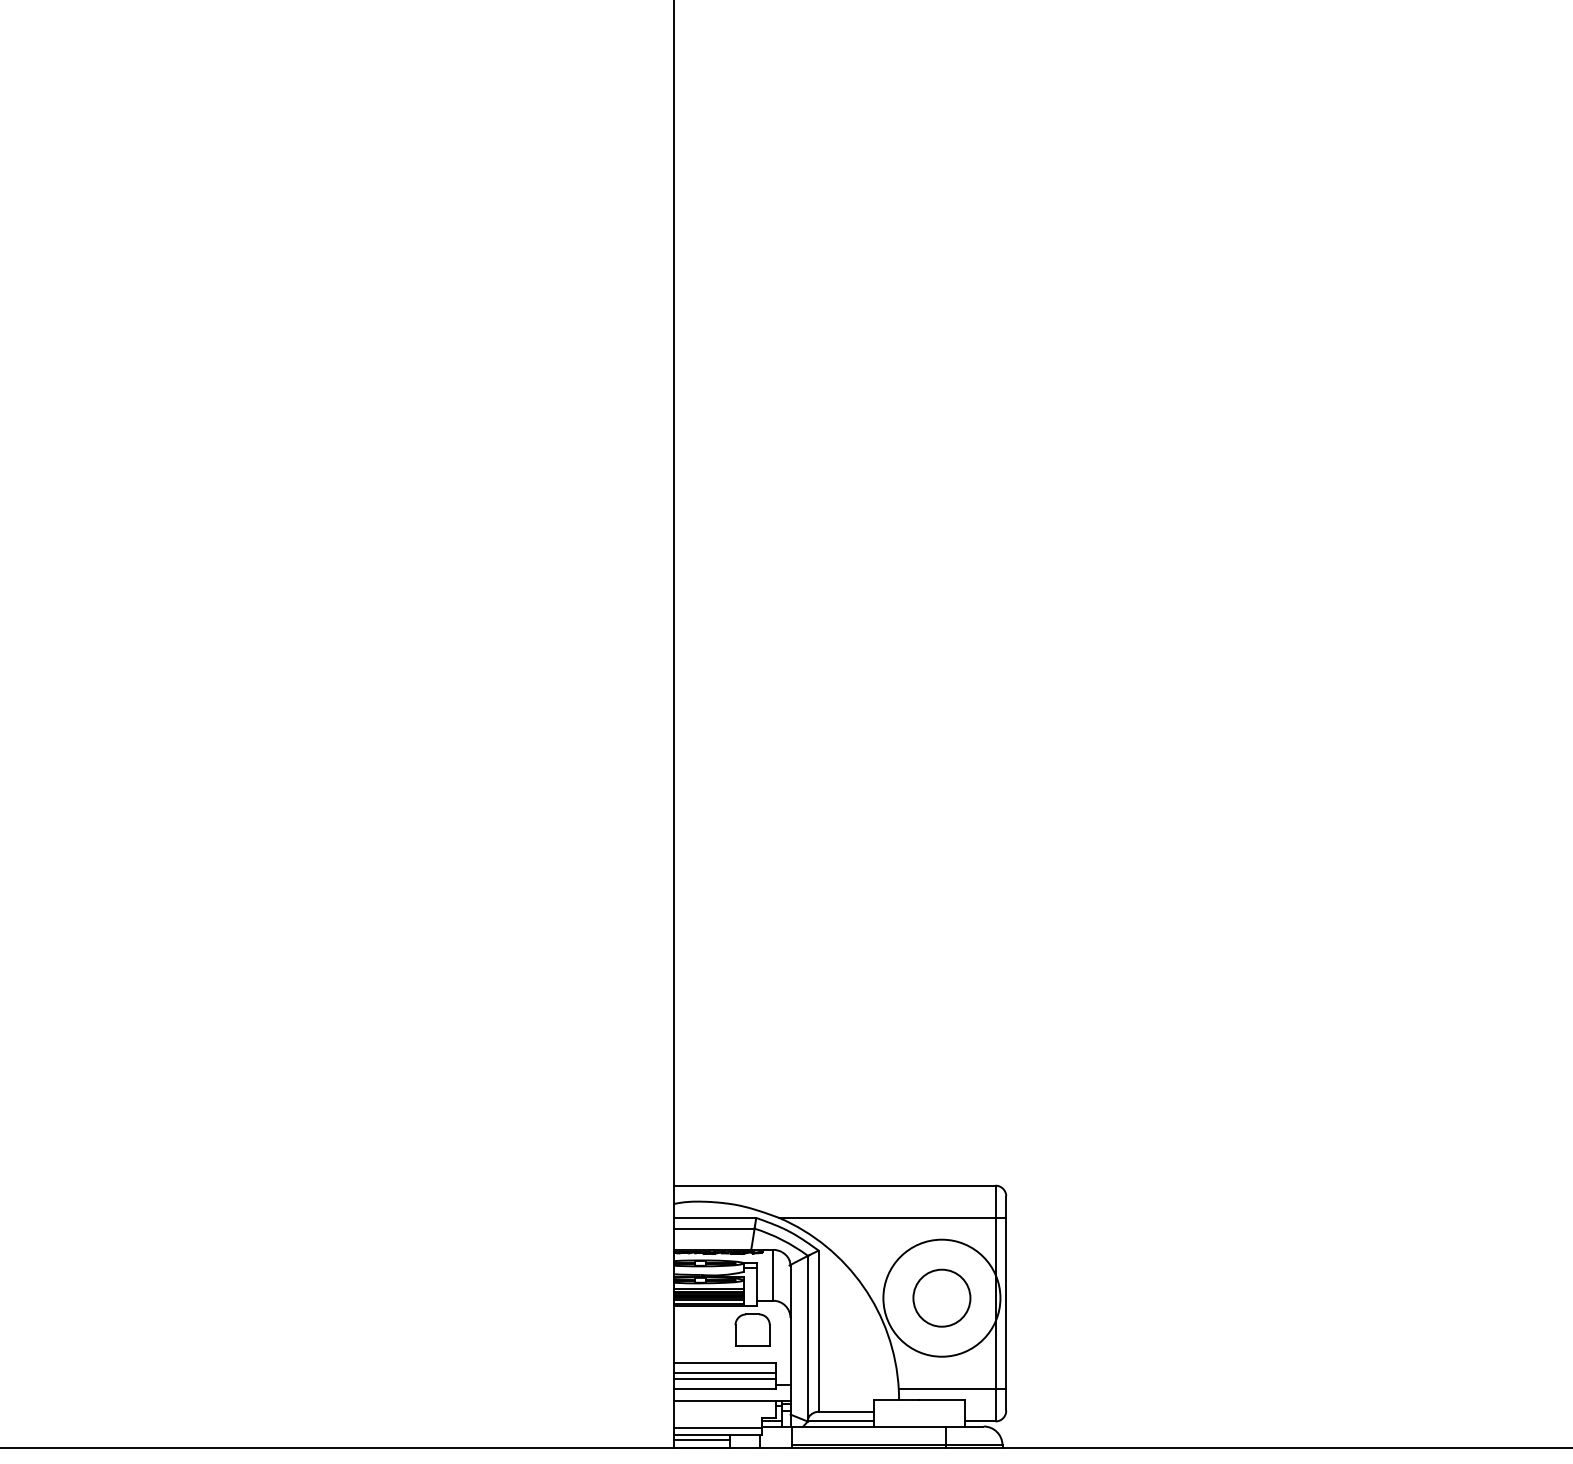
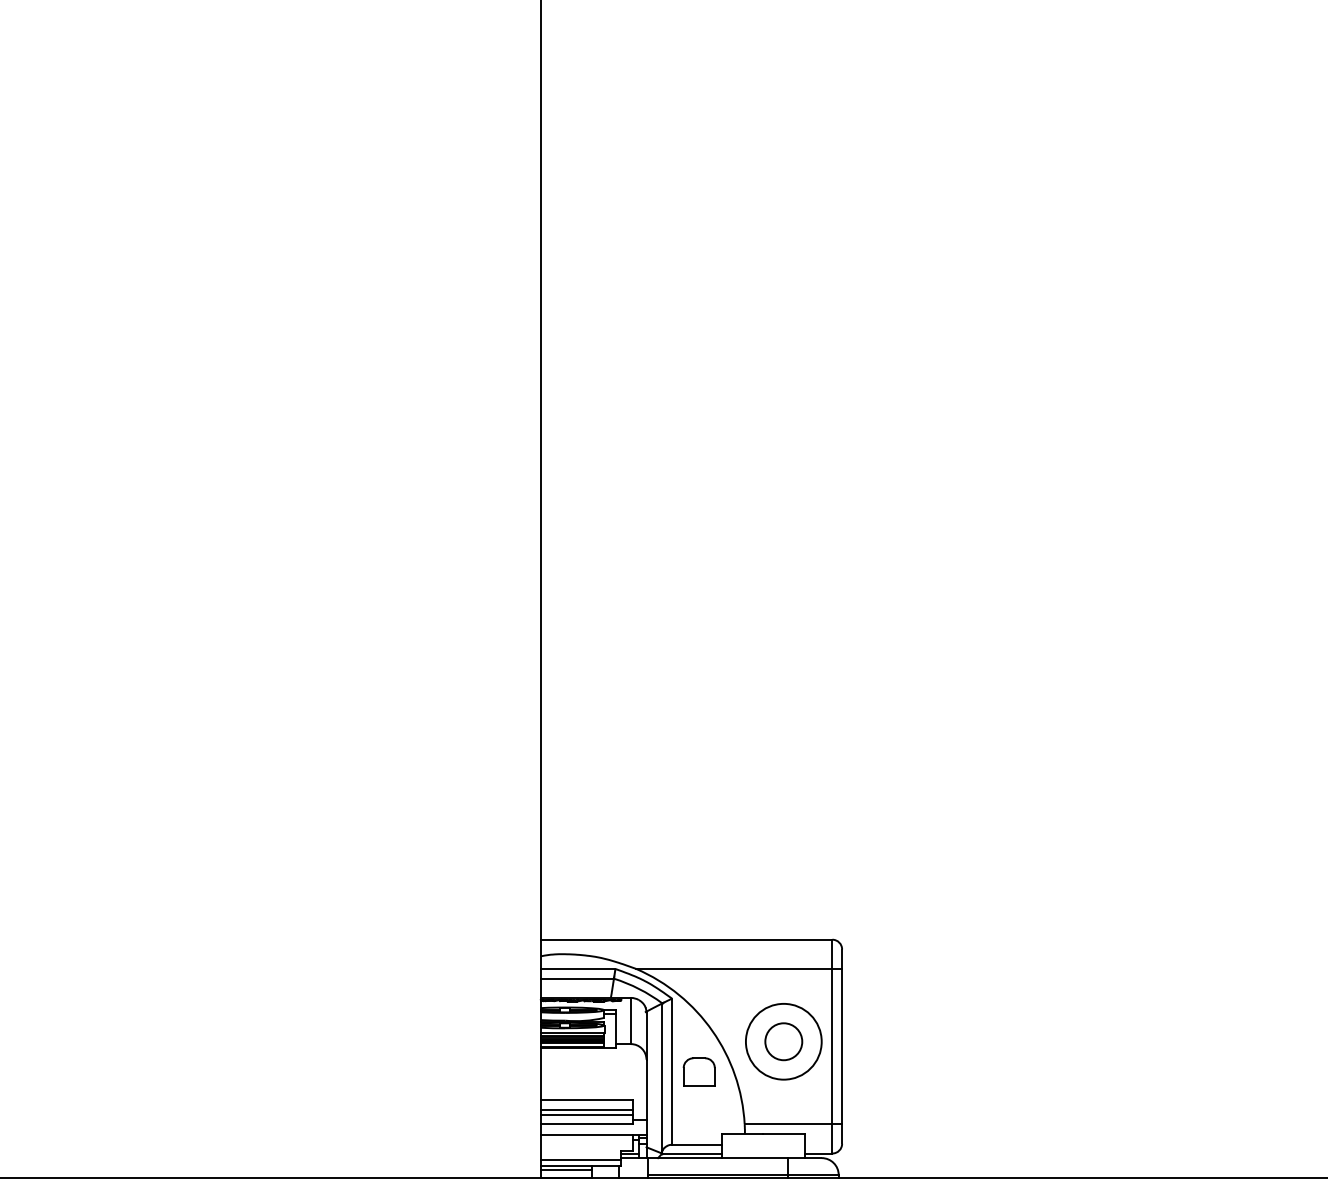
circle: (941, 1297) -> (783, 1041), size x0.71
circle: (941, 1298) -> (783, 1042), size x0.71
part: (752, 1329) -> (699, 1071), moved

